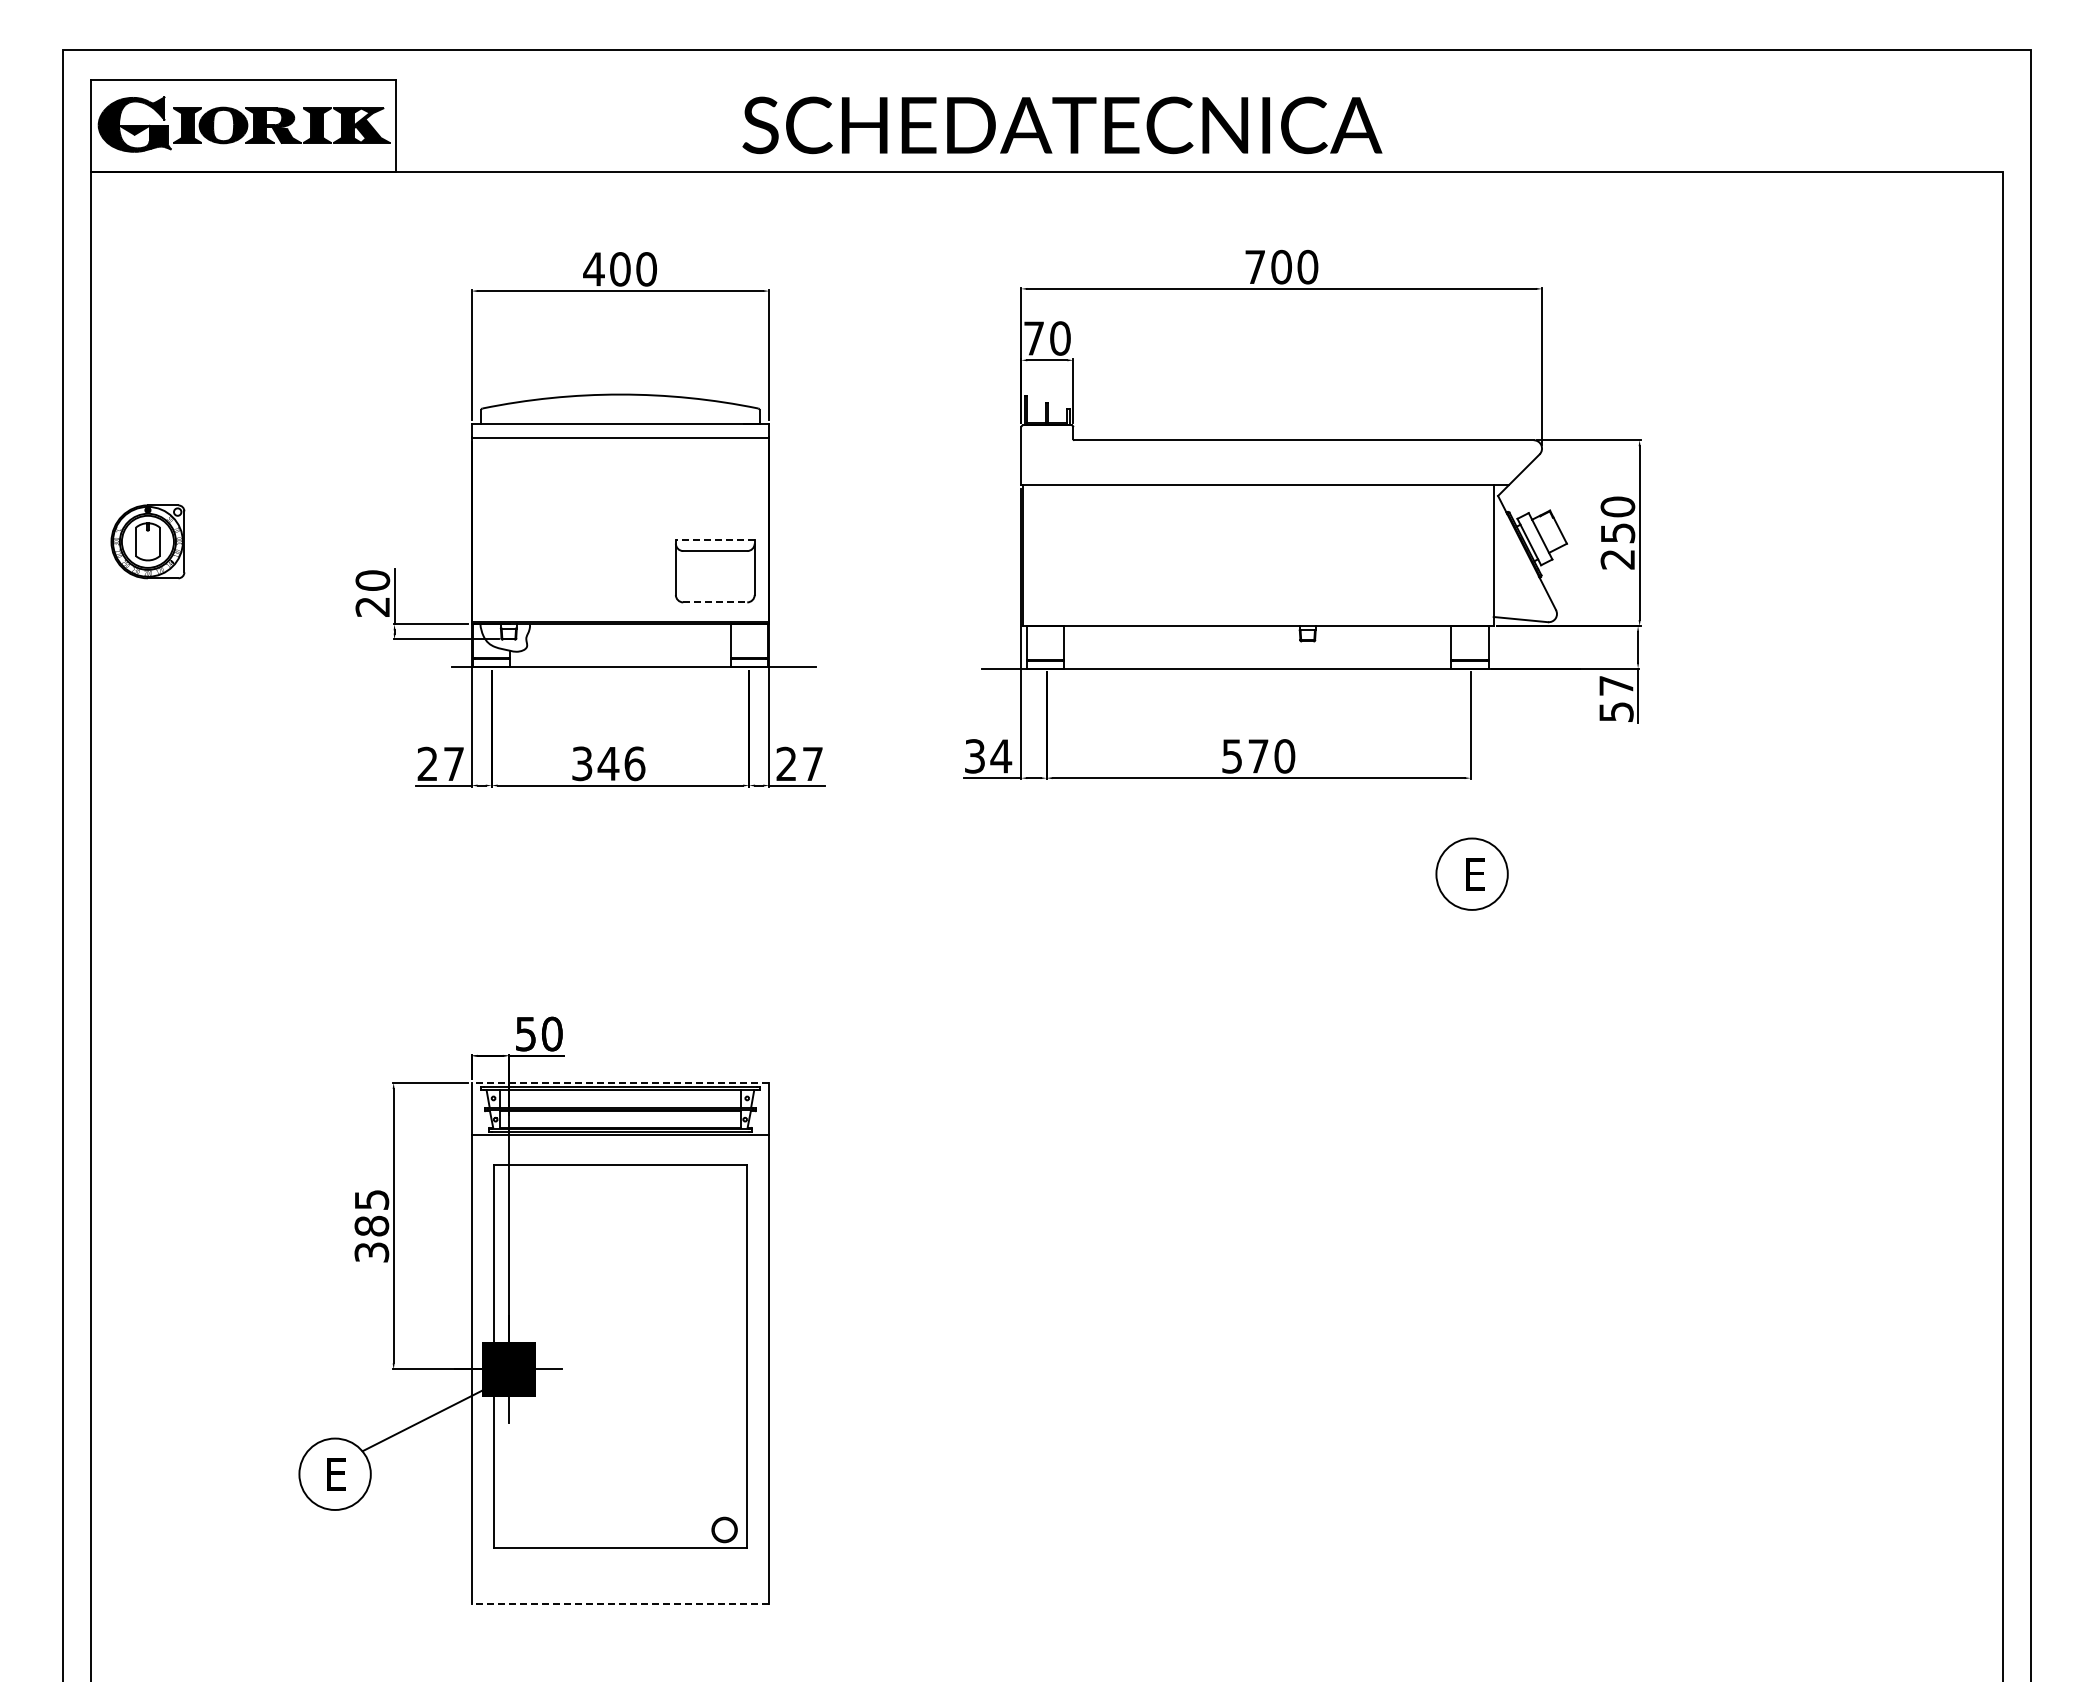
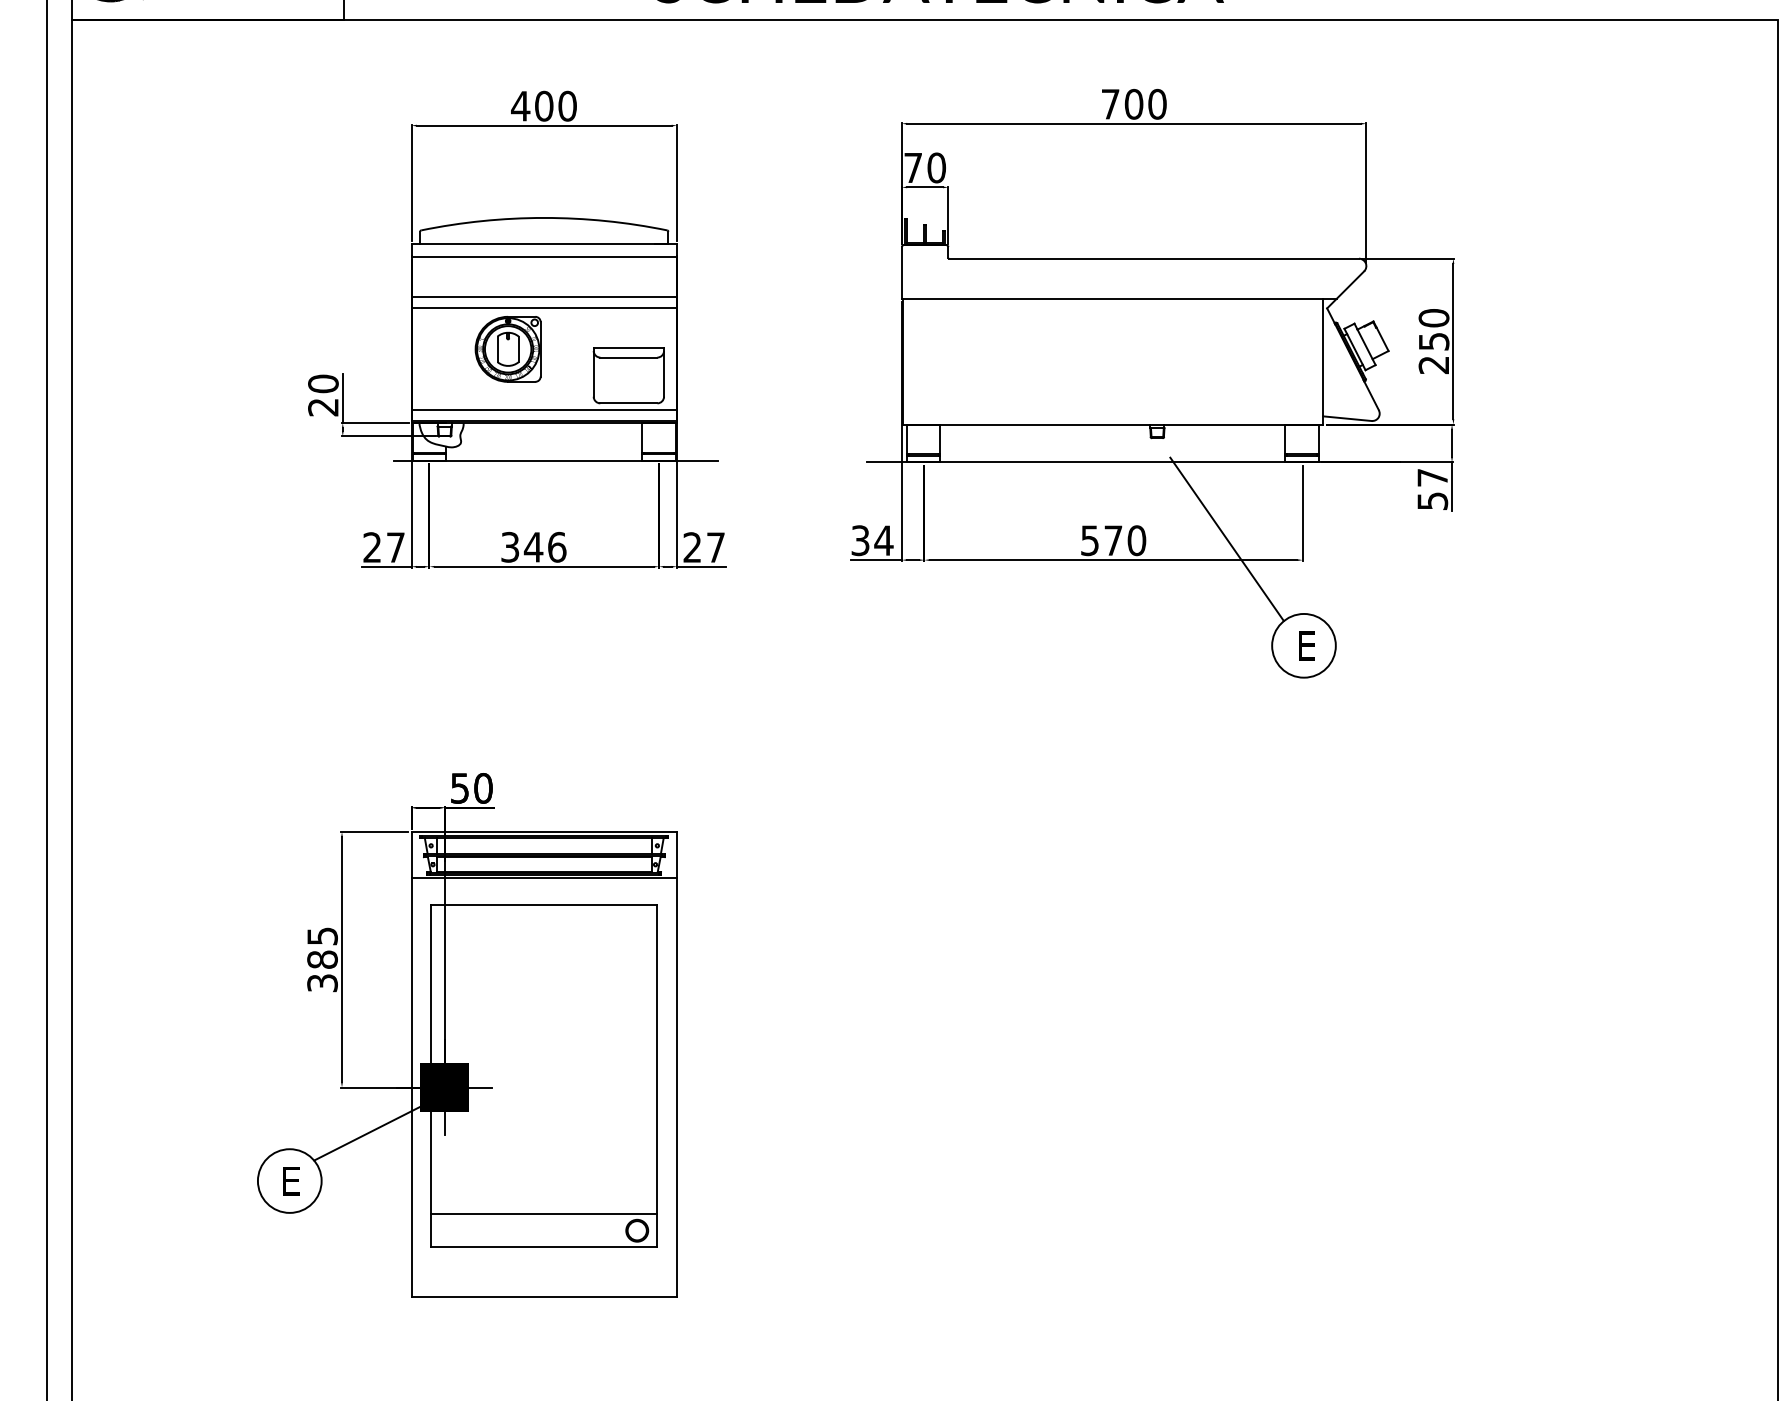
line: (620, 483) -> (544, 297), added
line: (620, 495) -> (544, 307), added
line: (714, 539) -> (628, 347), dashed -> solid
part: (147, 541) -> (507, 349), moved
line: (715, 602) -> (629, 403), dashed -> solid
line: (620, 609) -> (544, 409), added
line: (1385, 754) -> (1226, 539), added
line: (620, 1082) -> (544, 831), dashed -> solid
line: (619, 1510) -> (543, 1213), added
line: (620, 1603) -> (544, 1296), dashed -> solid

